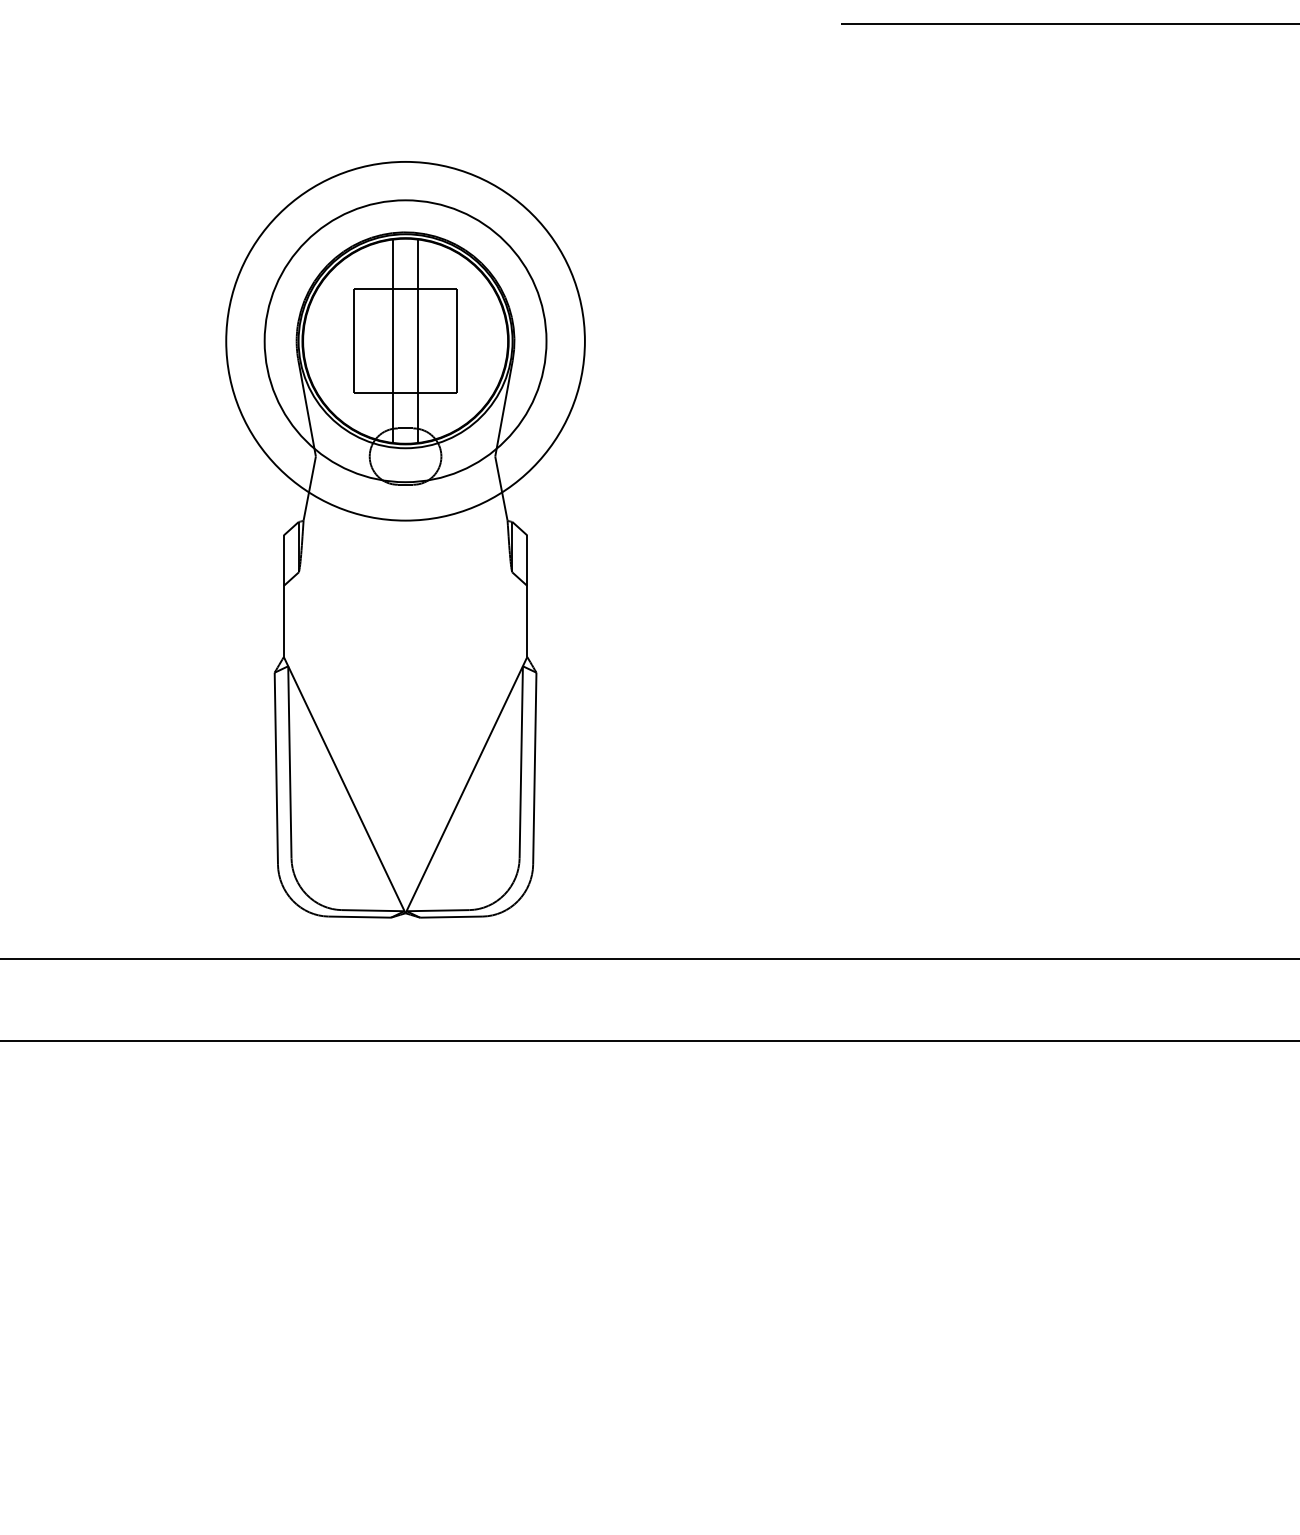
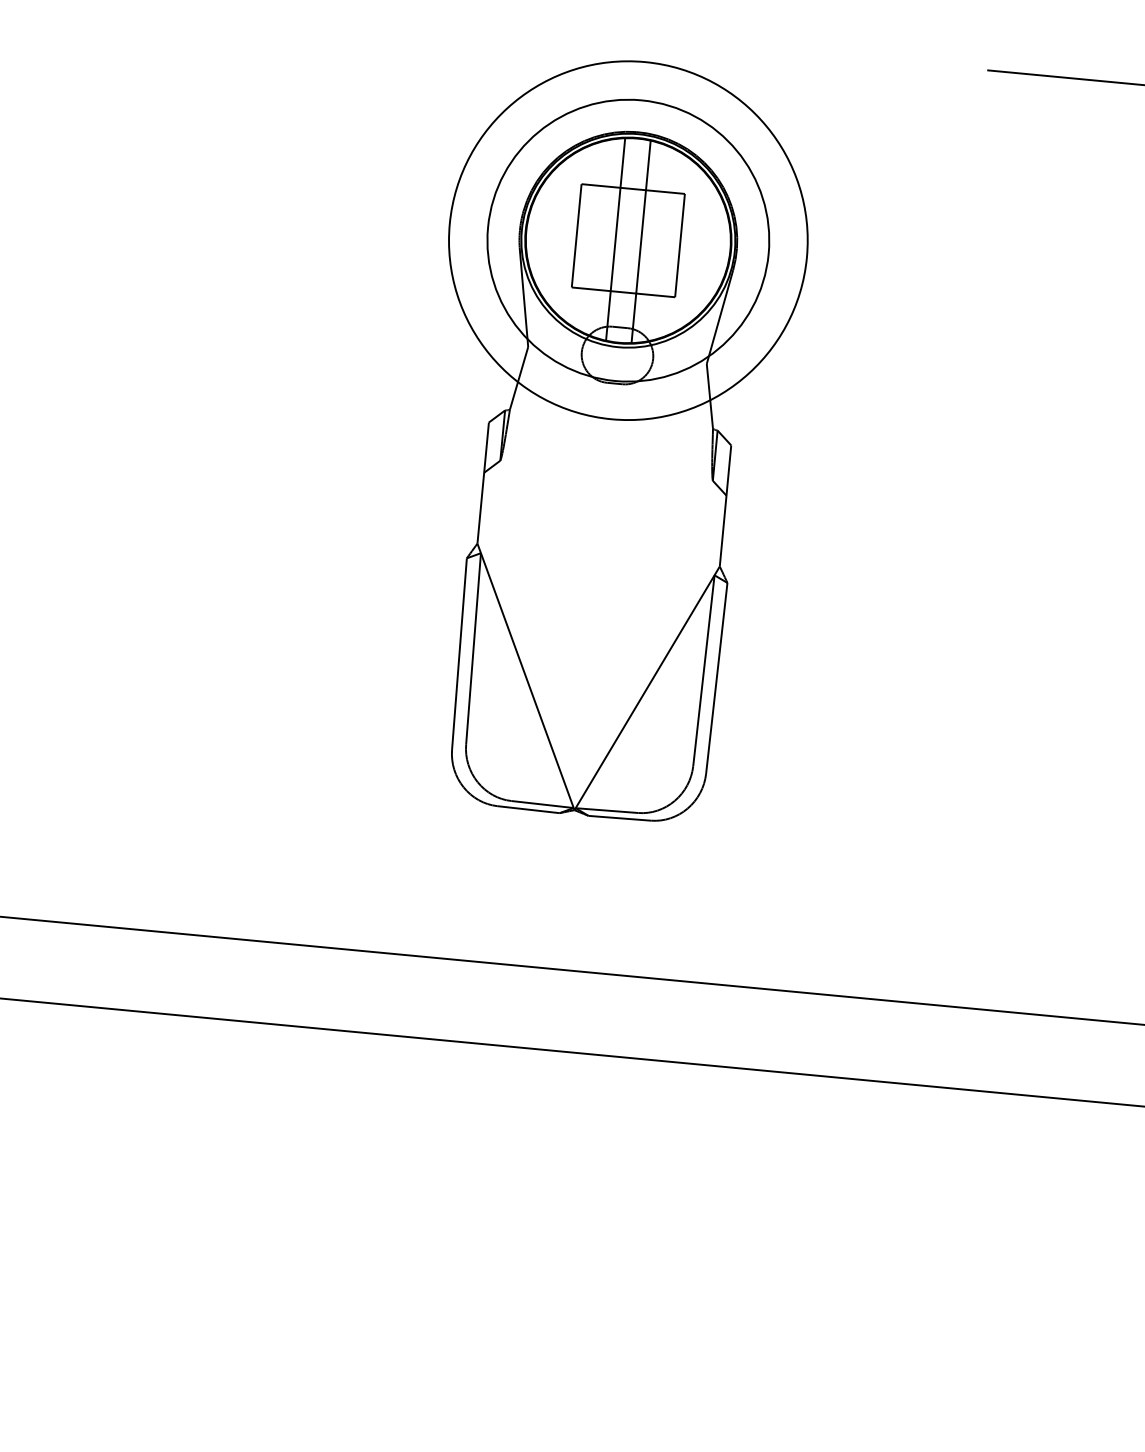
part: (405, 539) -> (609, 438), moved

